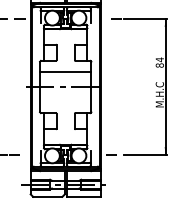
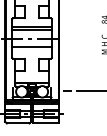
line: (65, 76) -> (31, 30), added
line: (65, 98) -> (31, 47), added

